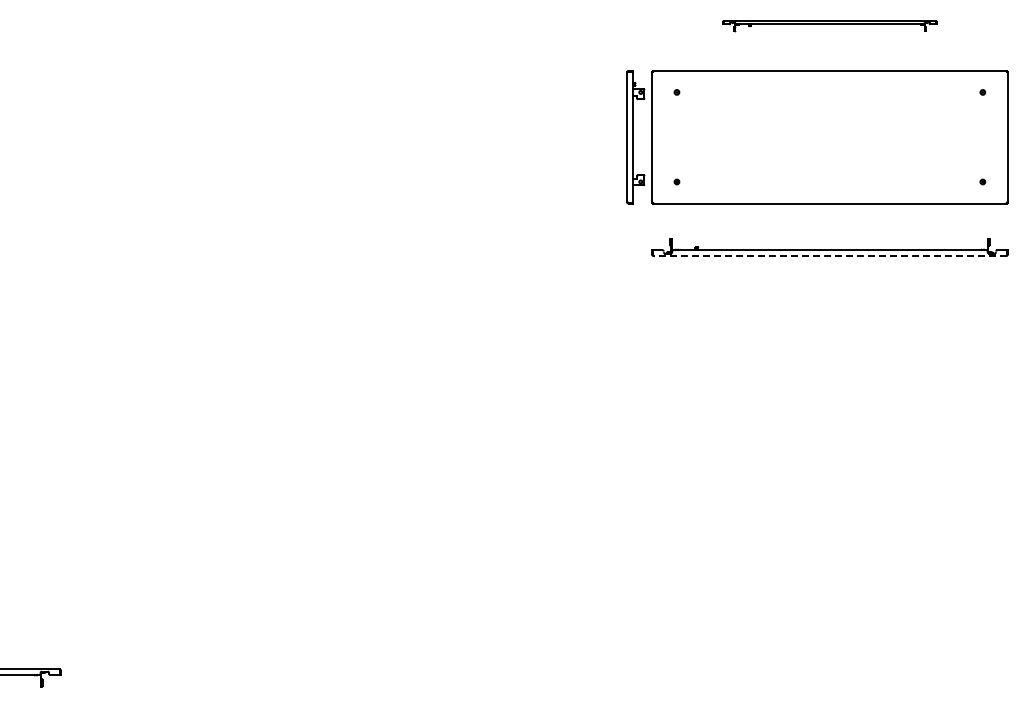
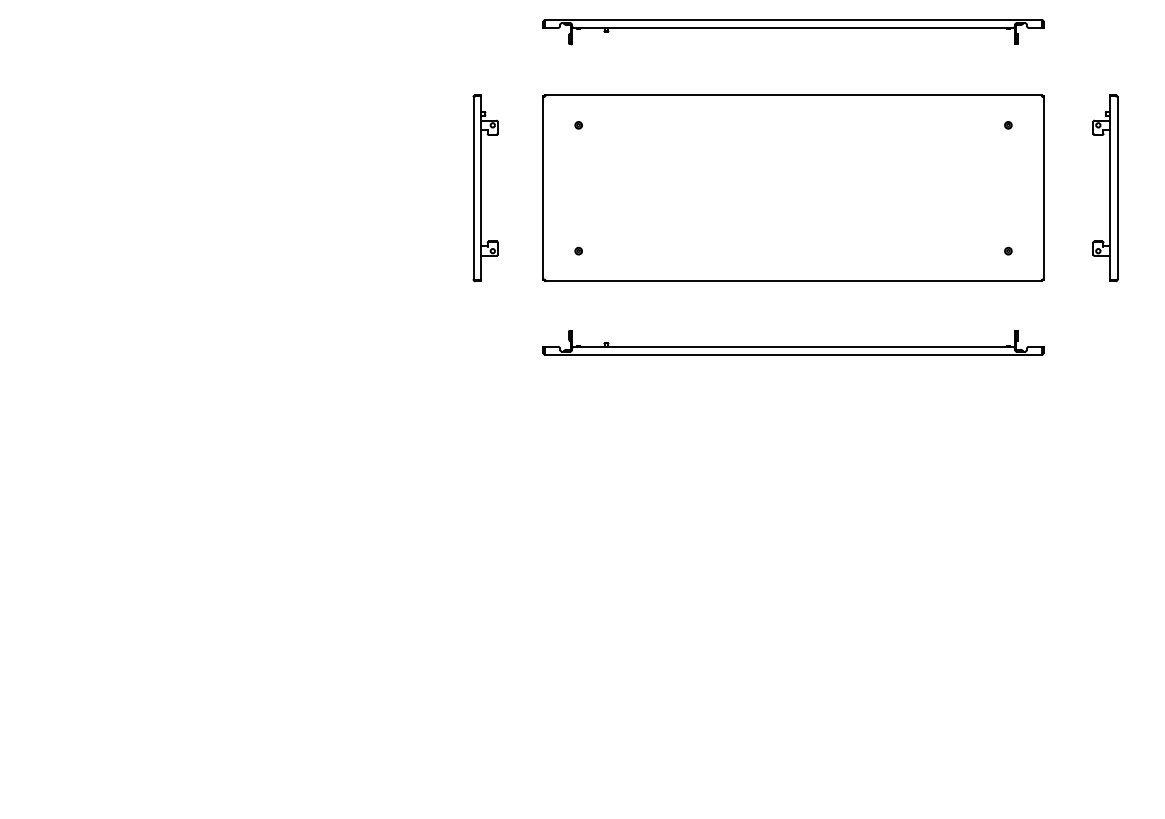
part: (829, 26) -> (792, 32), size x1.67
part: (635, 137) -> (485, 188), moved
line: (829, 255) -> (792, 354), dashed -> solid

